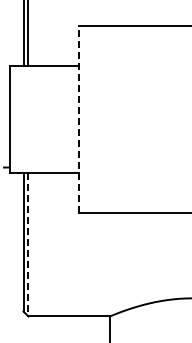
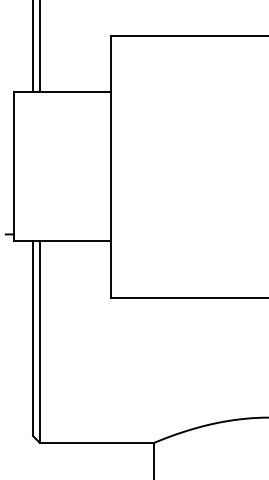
line: (79, 119) -> (111, 167), dashed -> solid
line: (28, 244) -> (39, 342), dashed -> solid

